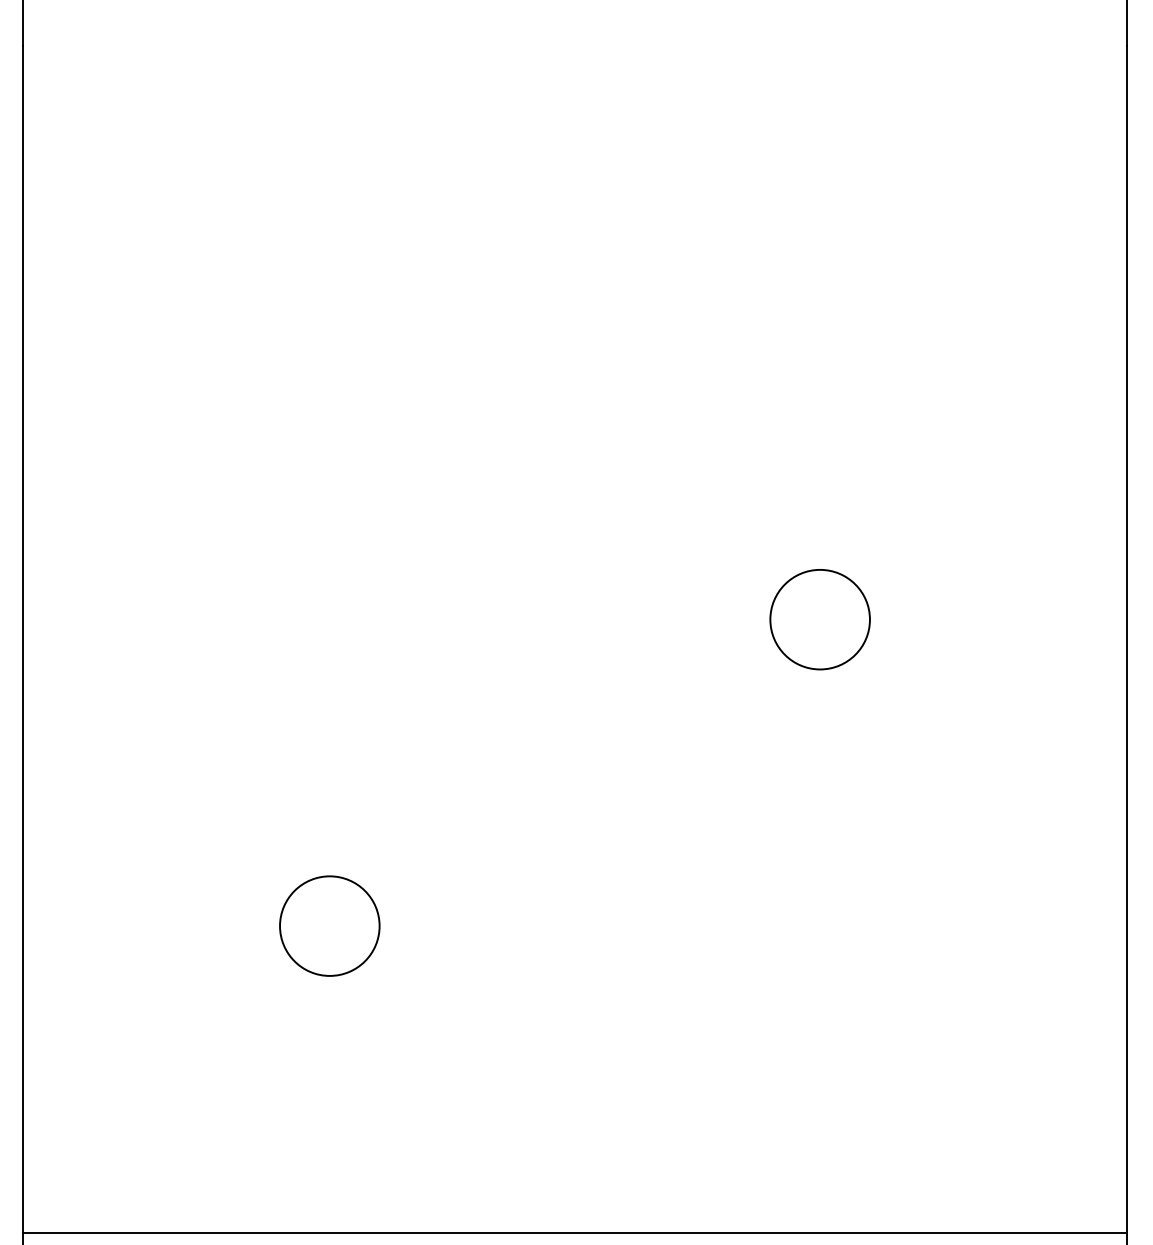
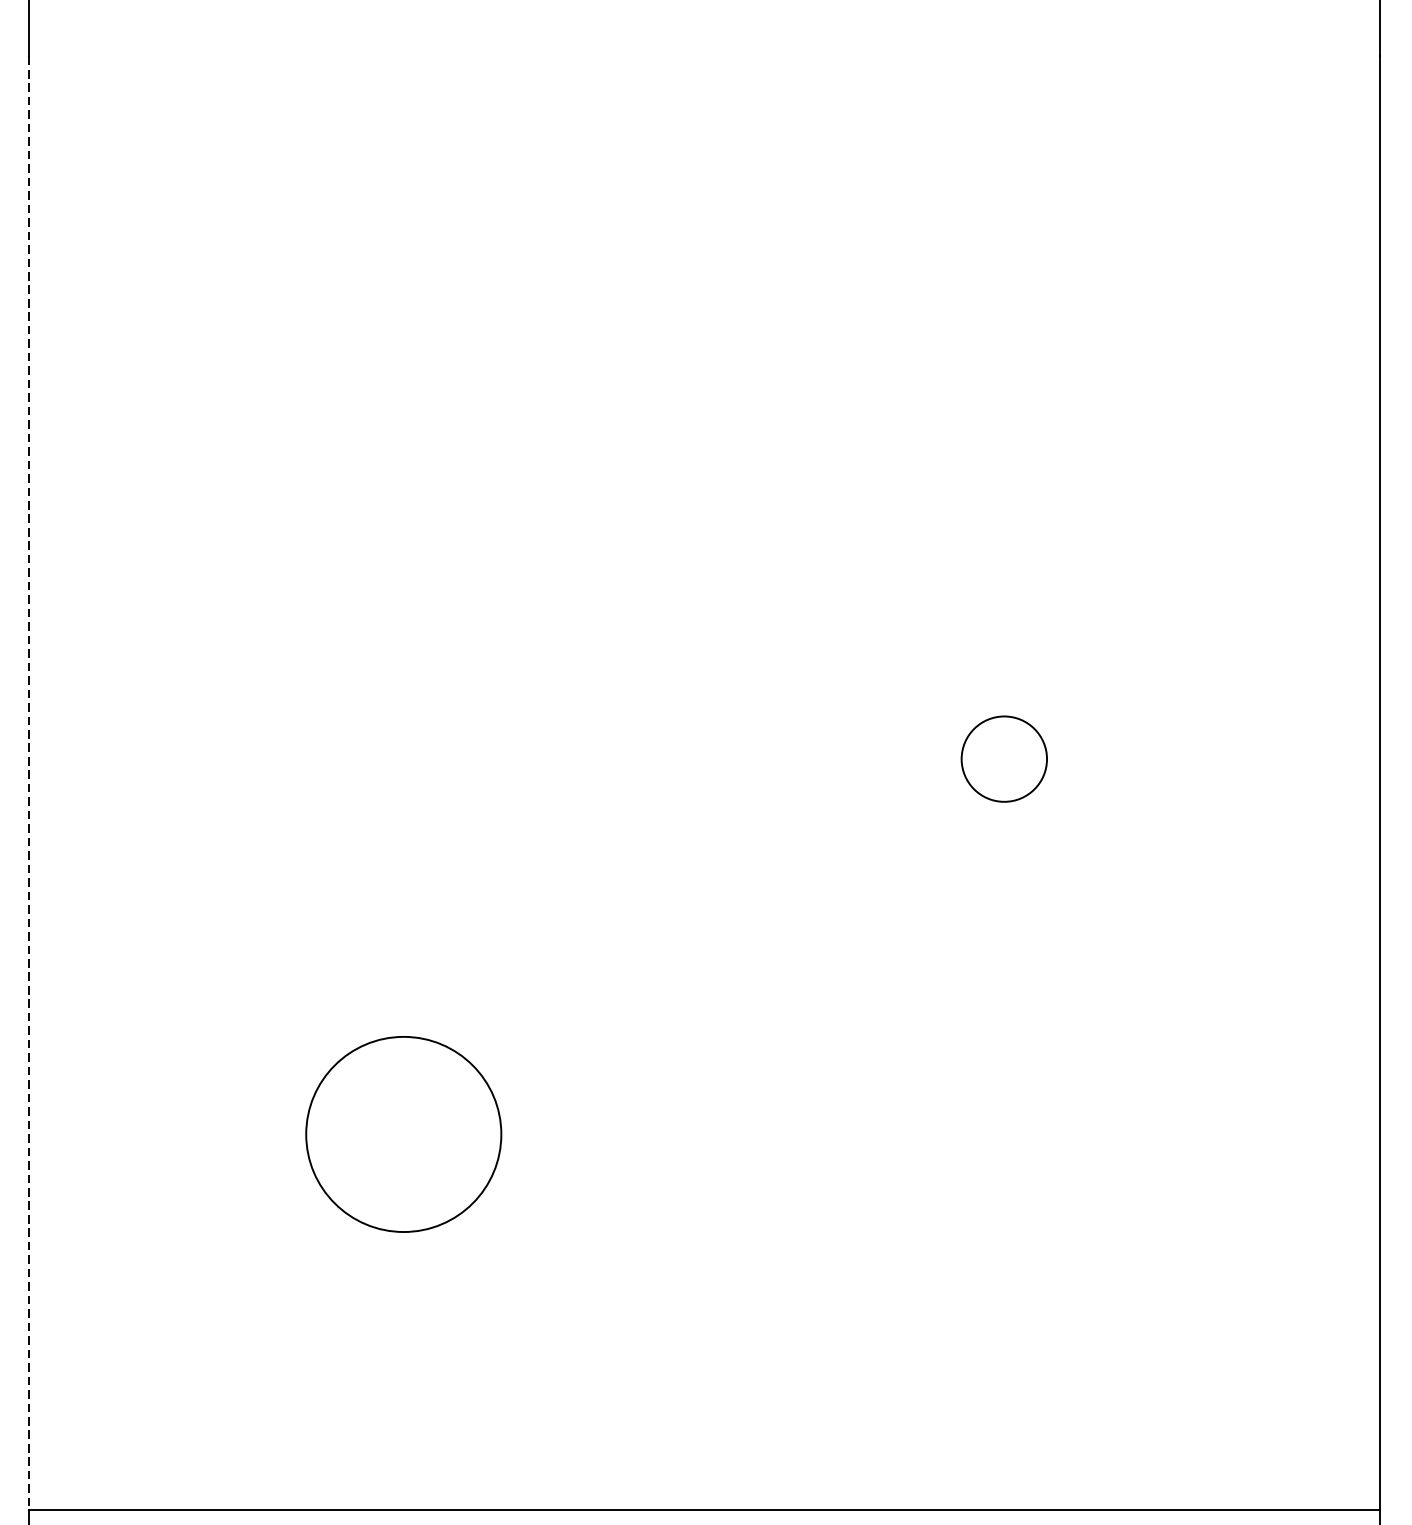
circle: (819, 619) -> (1003, 758), size x0.7
line: (23, 639) -> (28, 783), solid -> dashed
circle: (329, 925) -> (403, 1133), size x1.6

